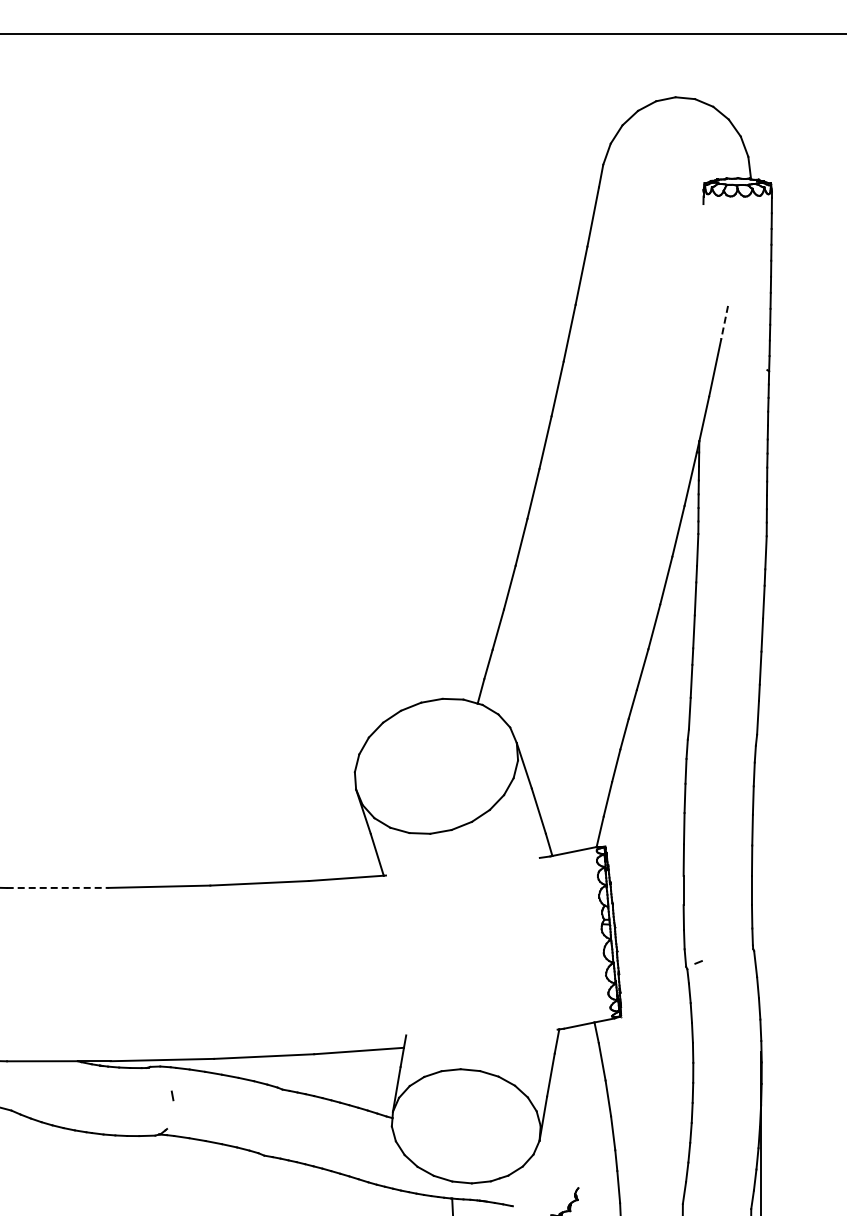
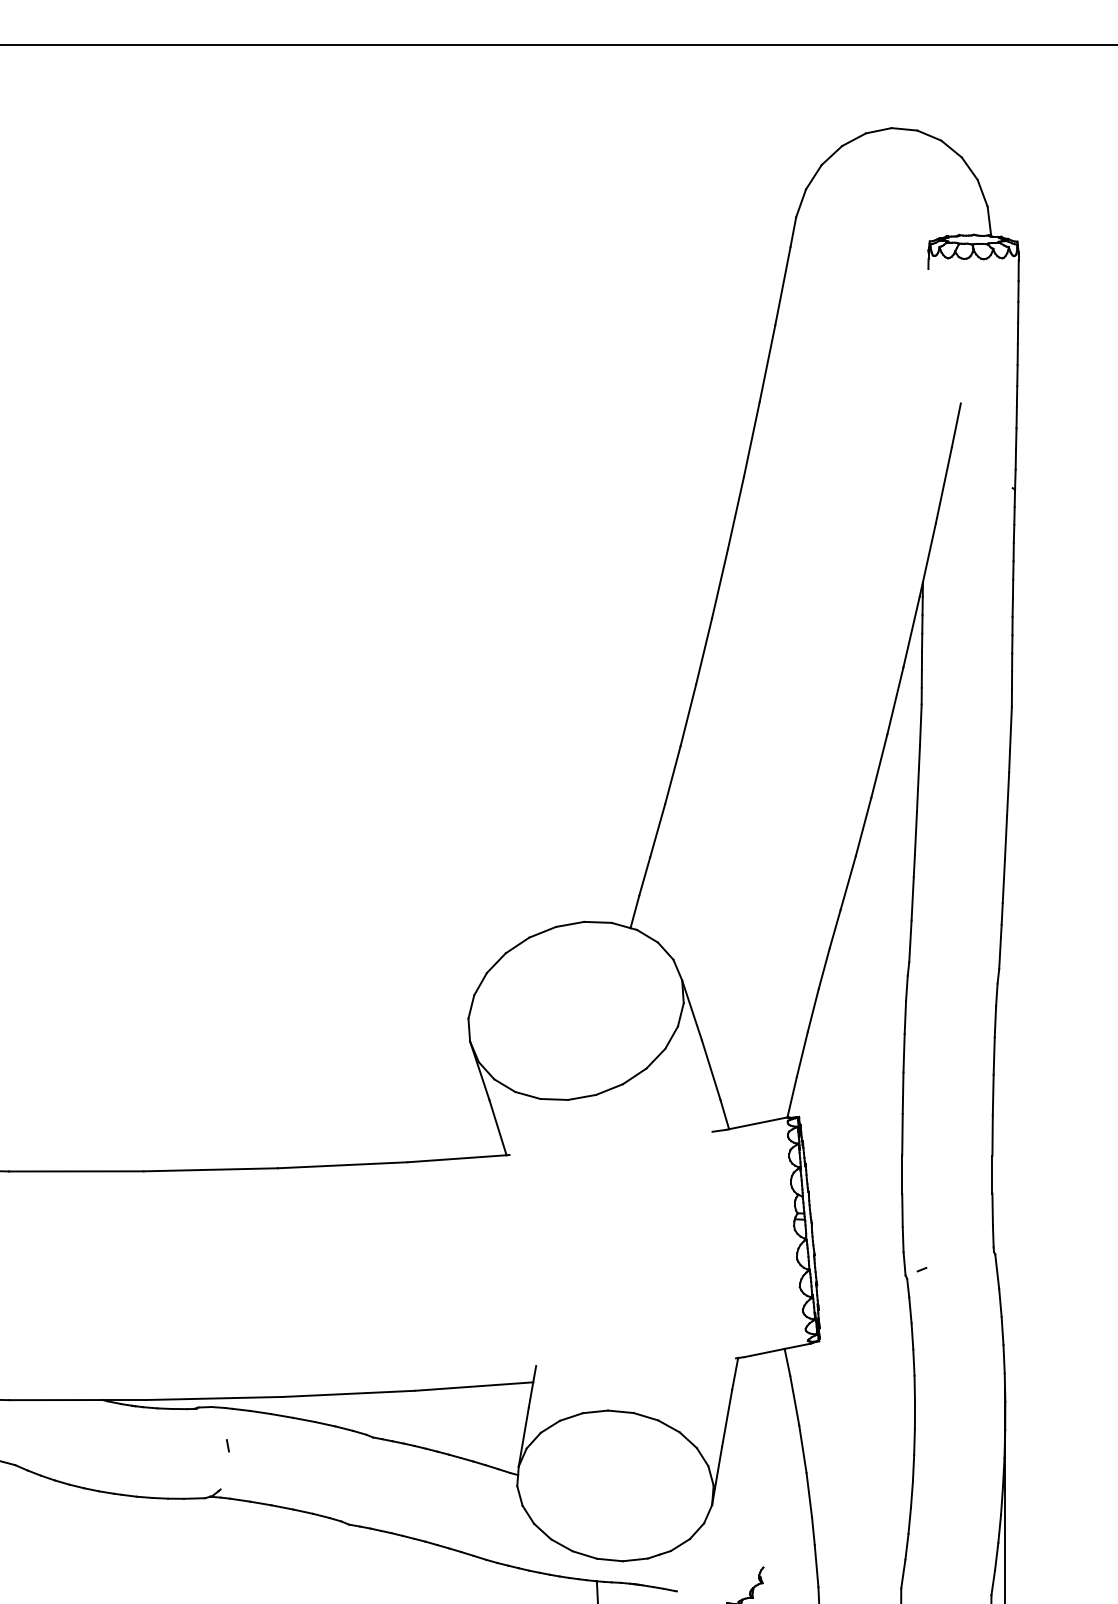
line: (724, 322) -> (956, 425), dashed -> solid
line: (57, 887) -> (76, 1170), dashed -> solid

